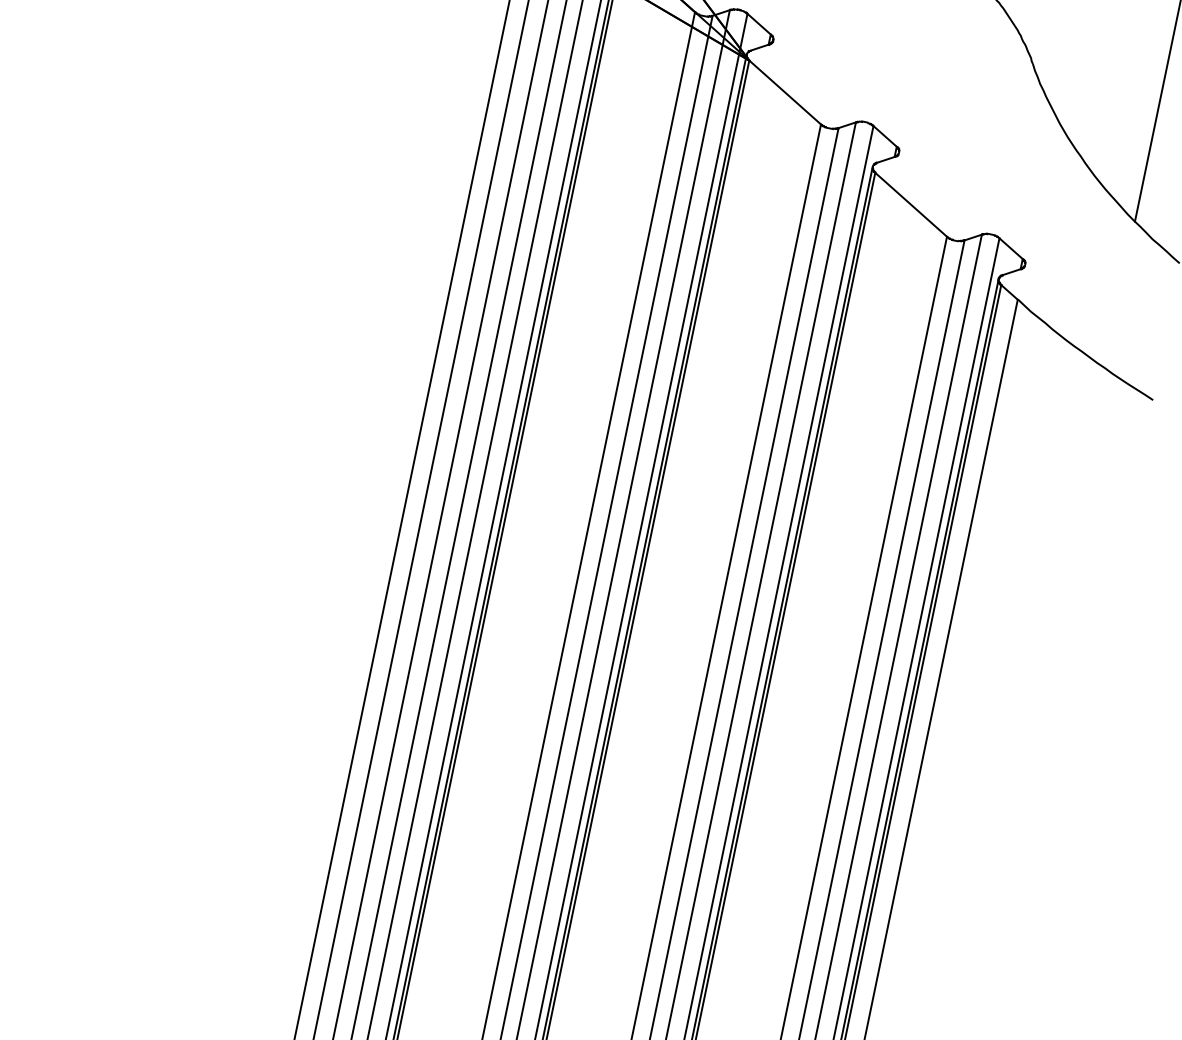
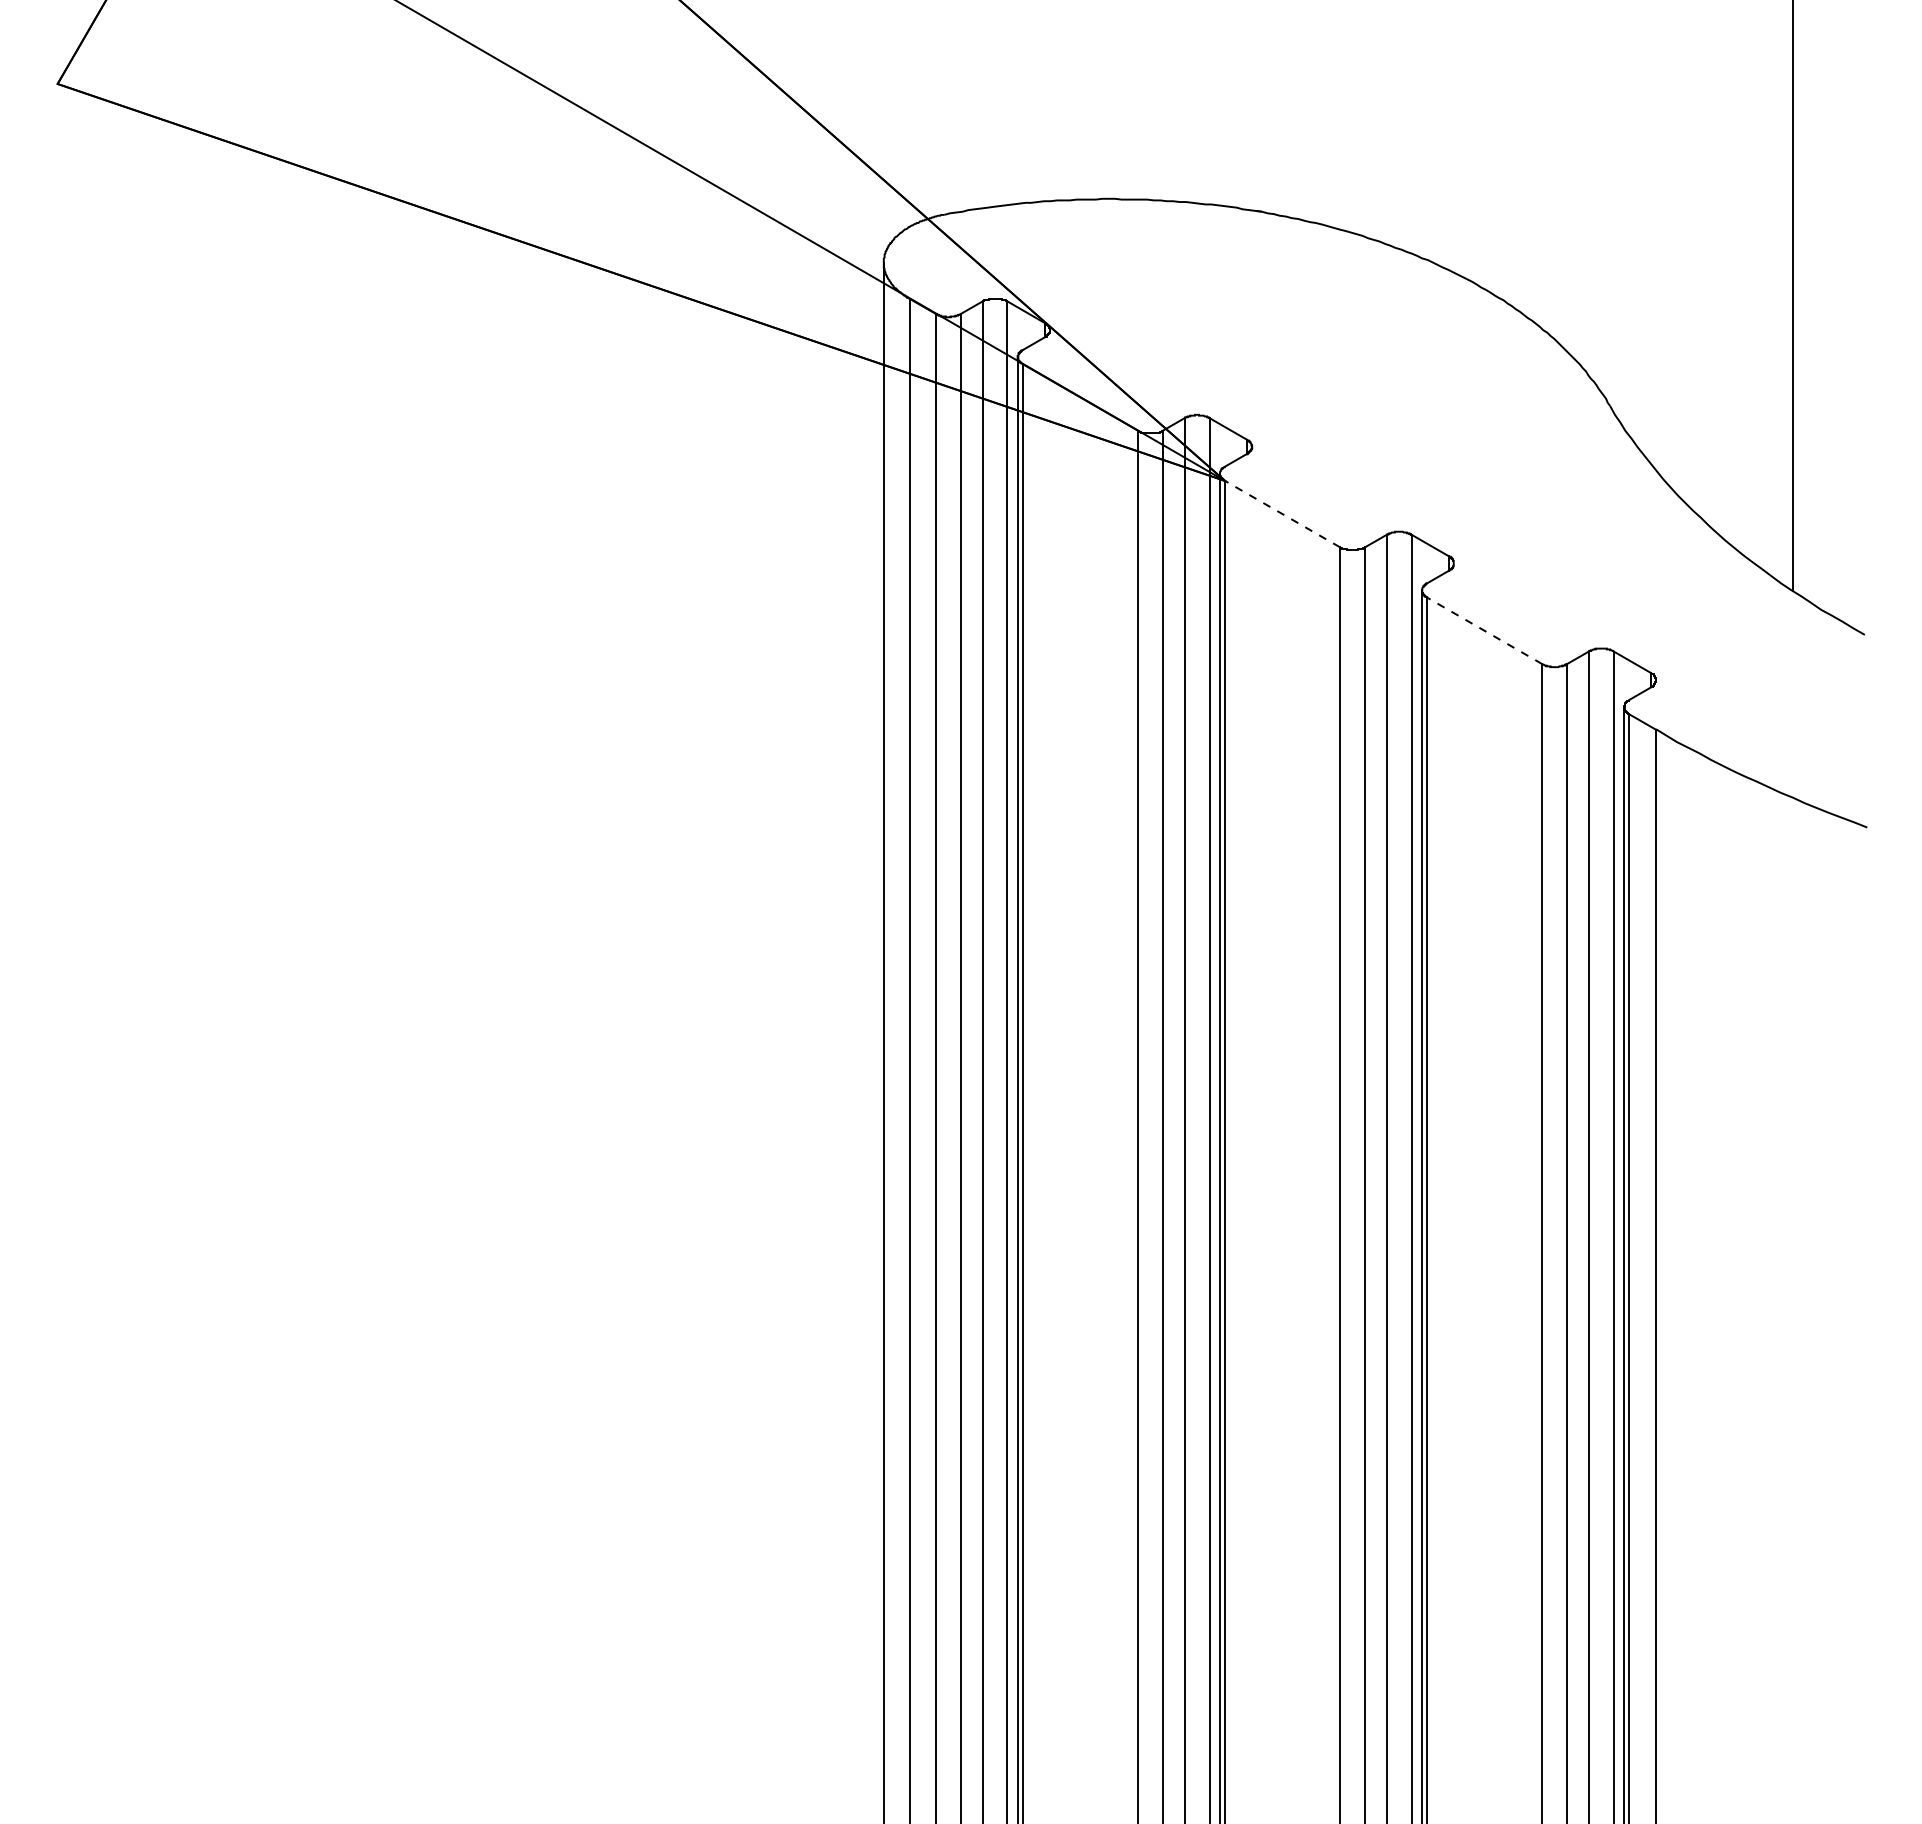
line: (785, 92) -> (1282, 513), solid -> dashed
line: (911, 204) -> (1484, 630), solid -> dashed

